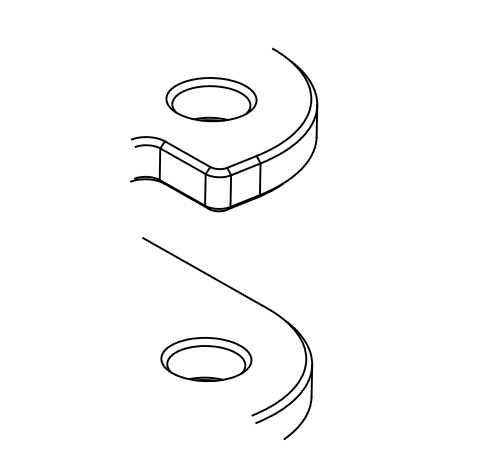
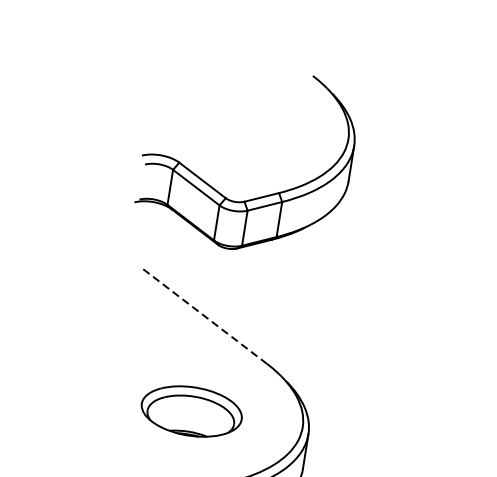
part: (211, 99) -> (237, 123), removed
line: (204, 272) -> (203, 314), solid -> dashed

